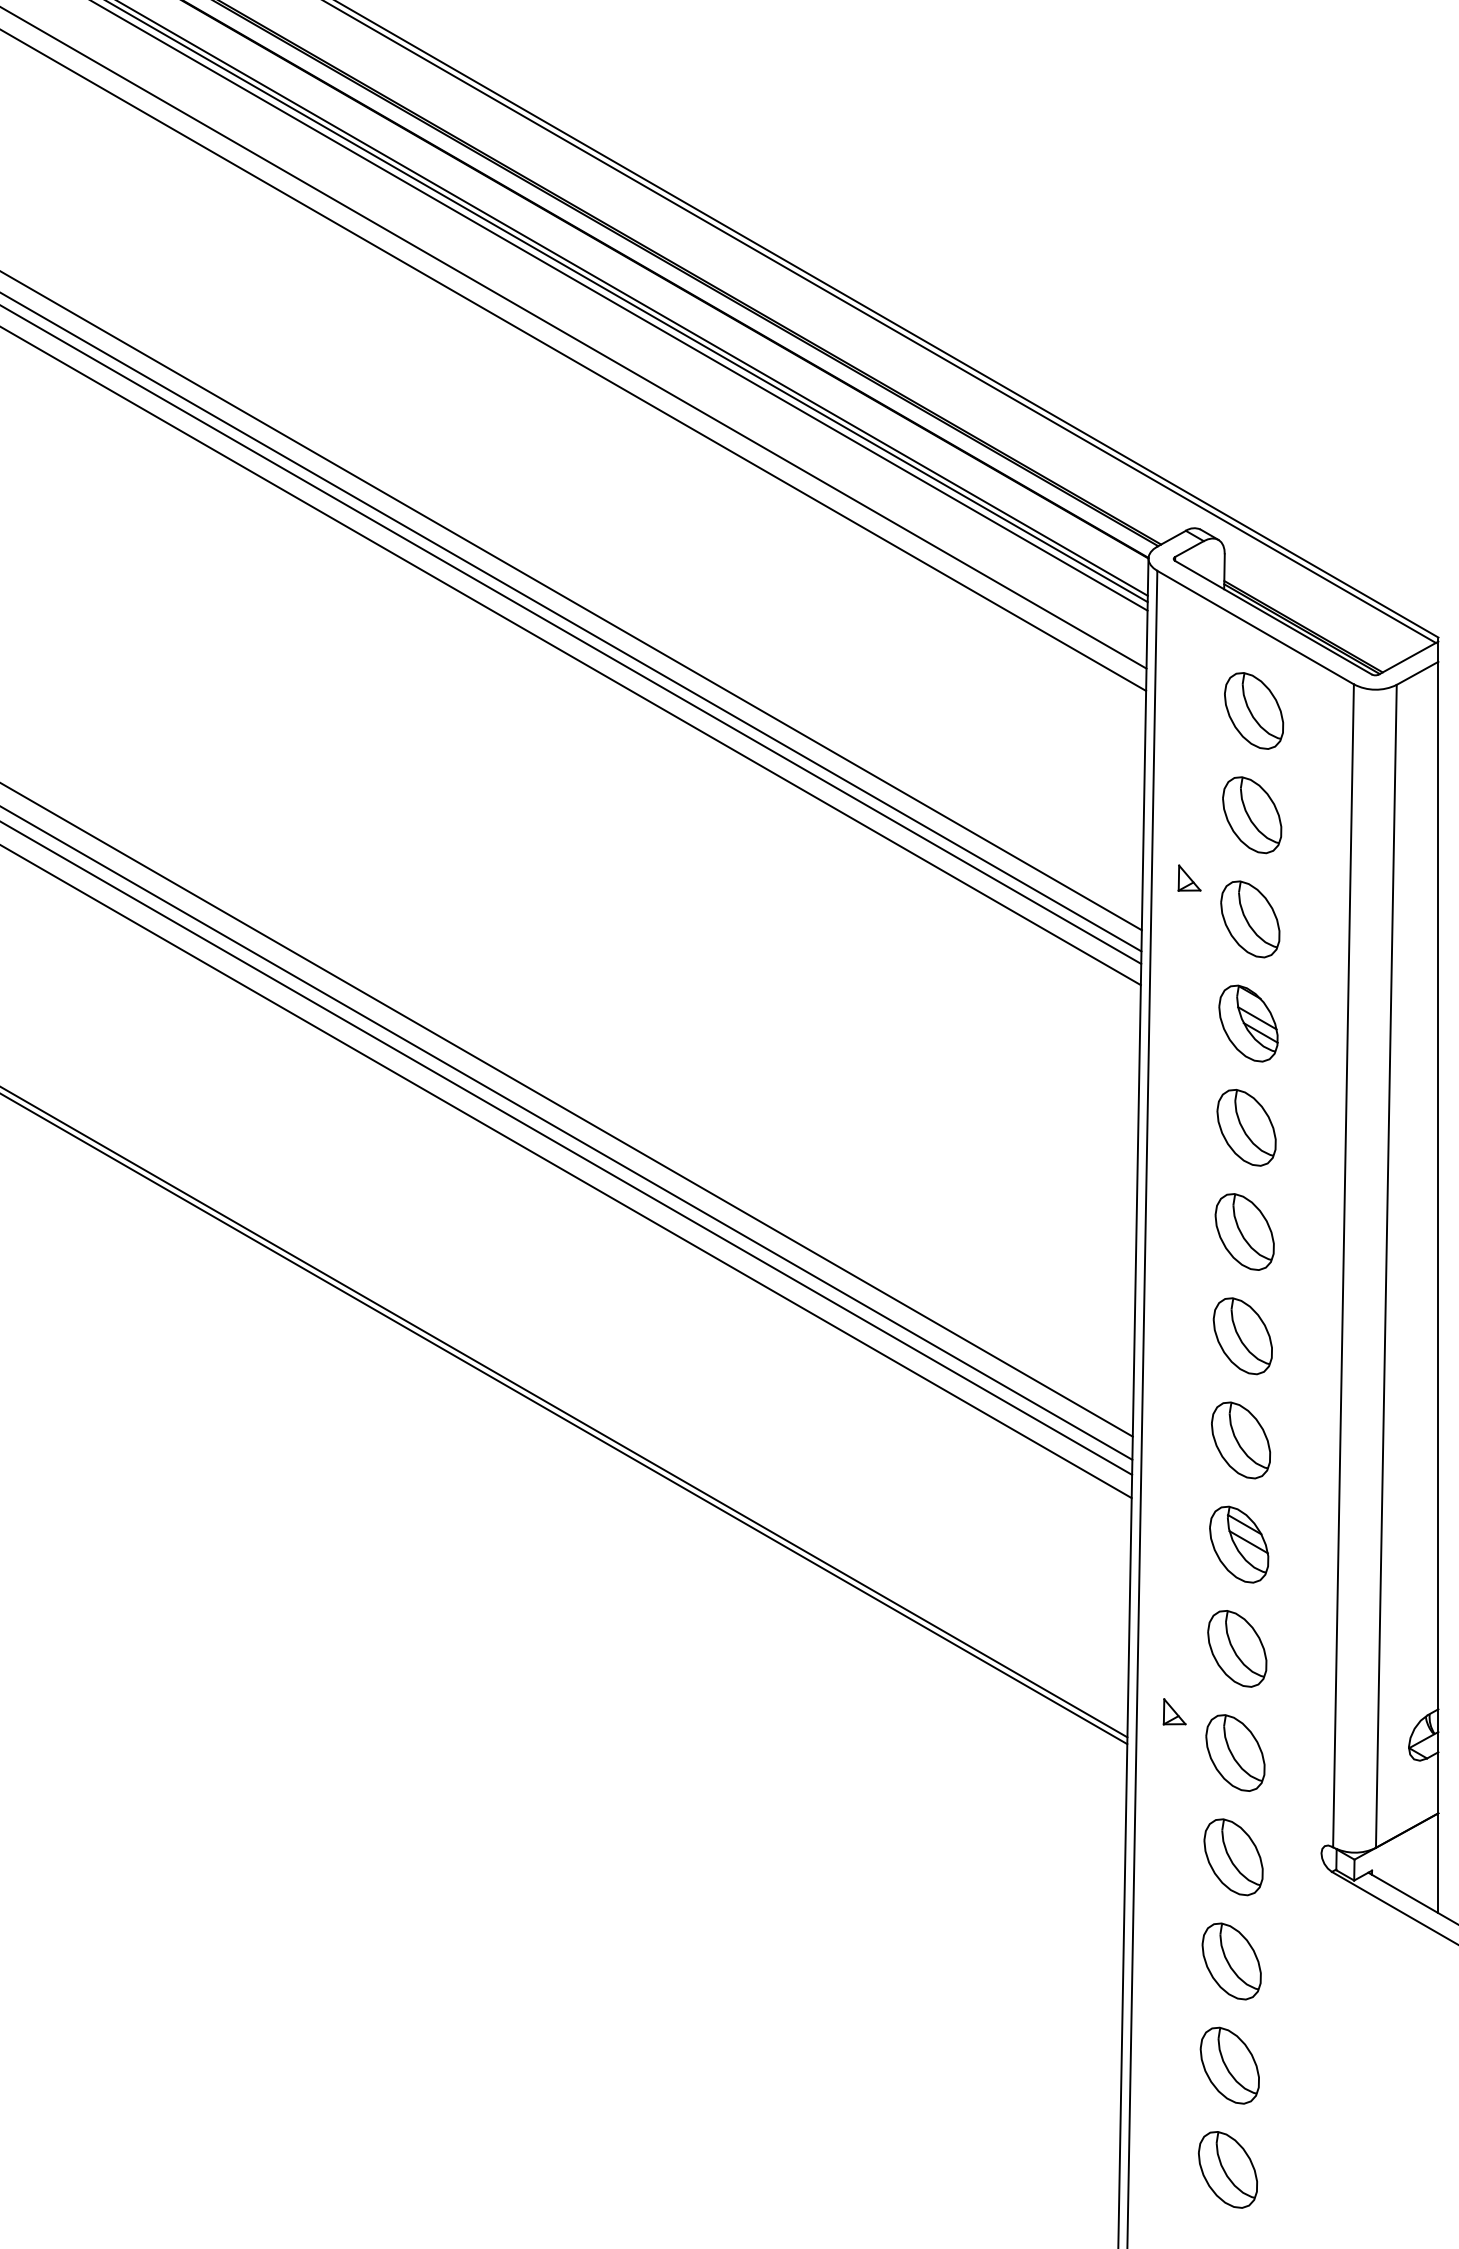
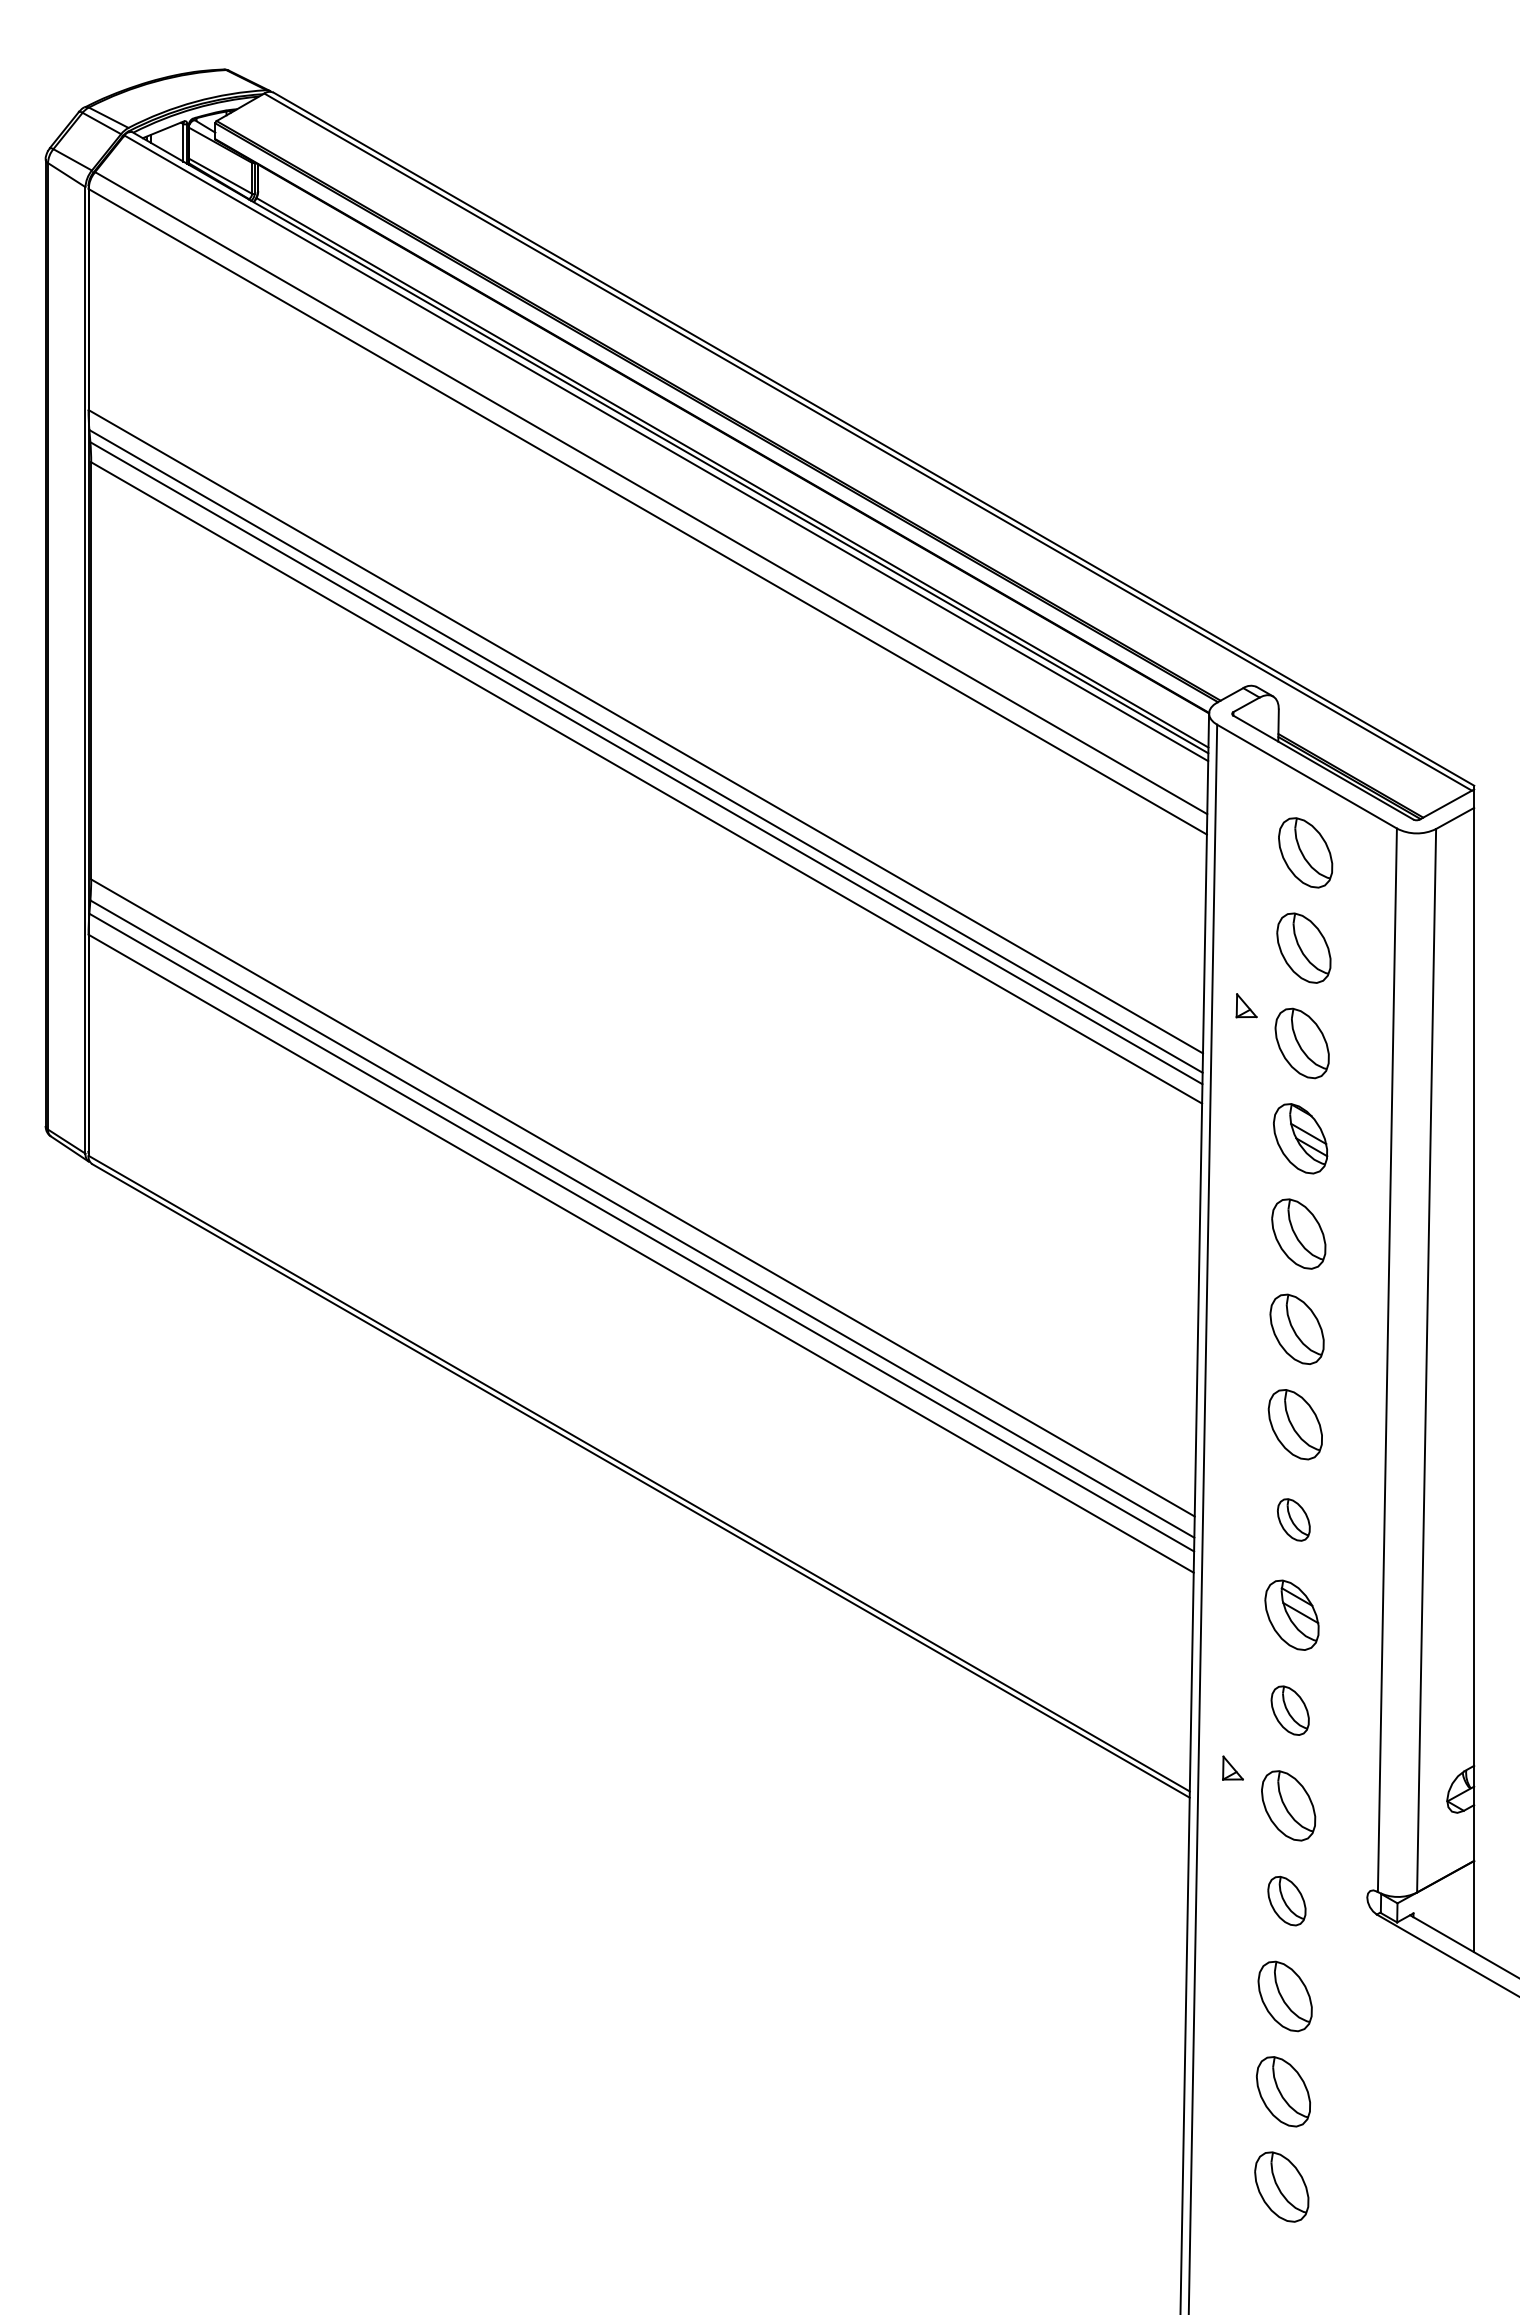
part: (1240, 1439) -> (1293, 1519), size x0.6
part: (1236, 1648) -> (1289, 1710), size x0.7
part: (1233, 1856) -> (1286, 1900), size x0.7

